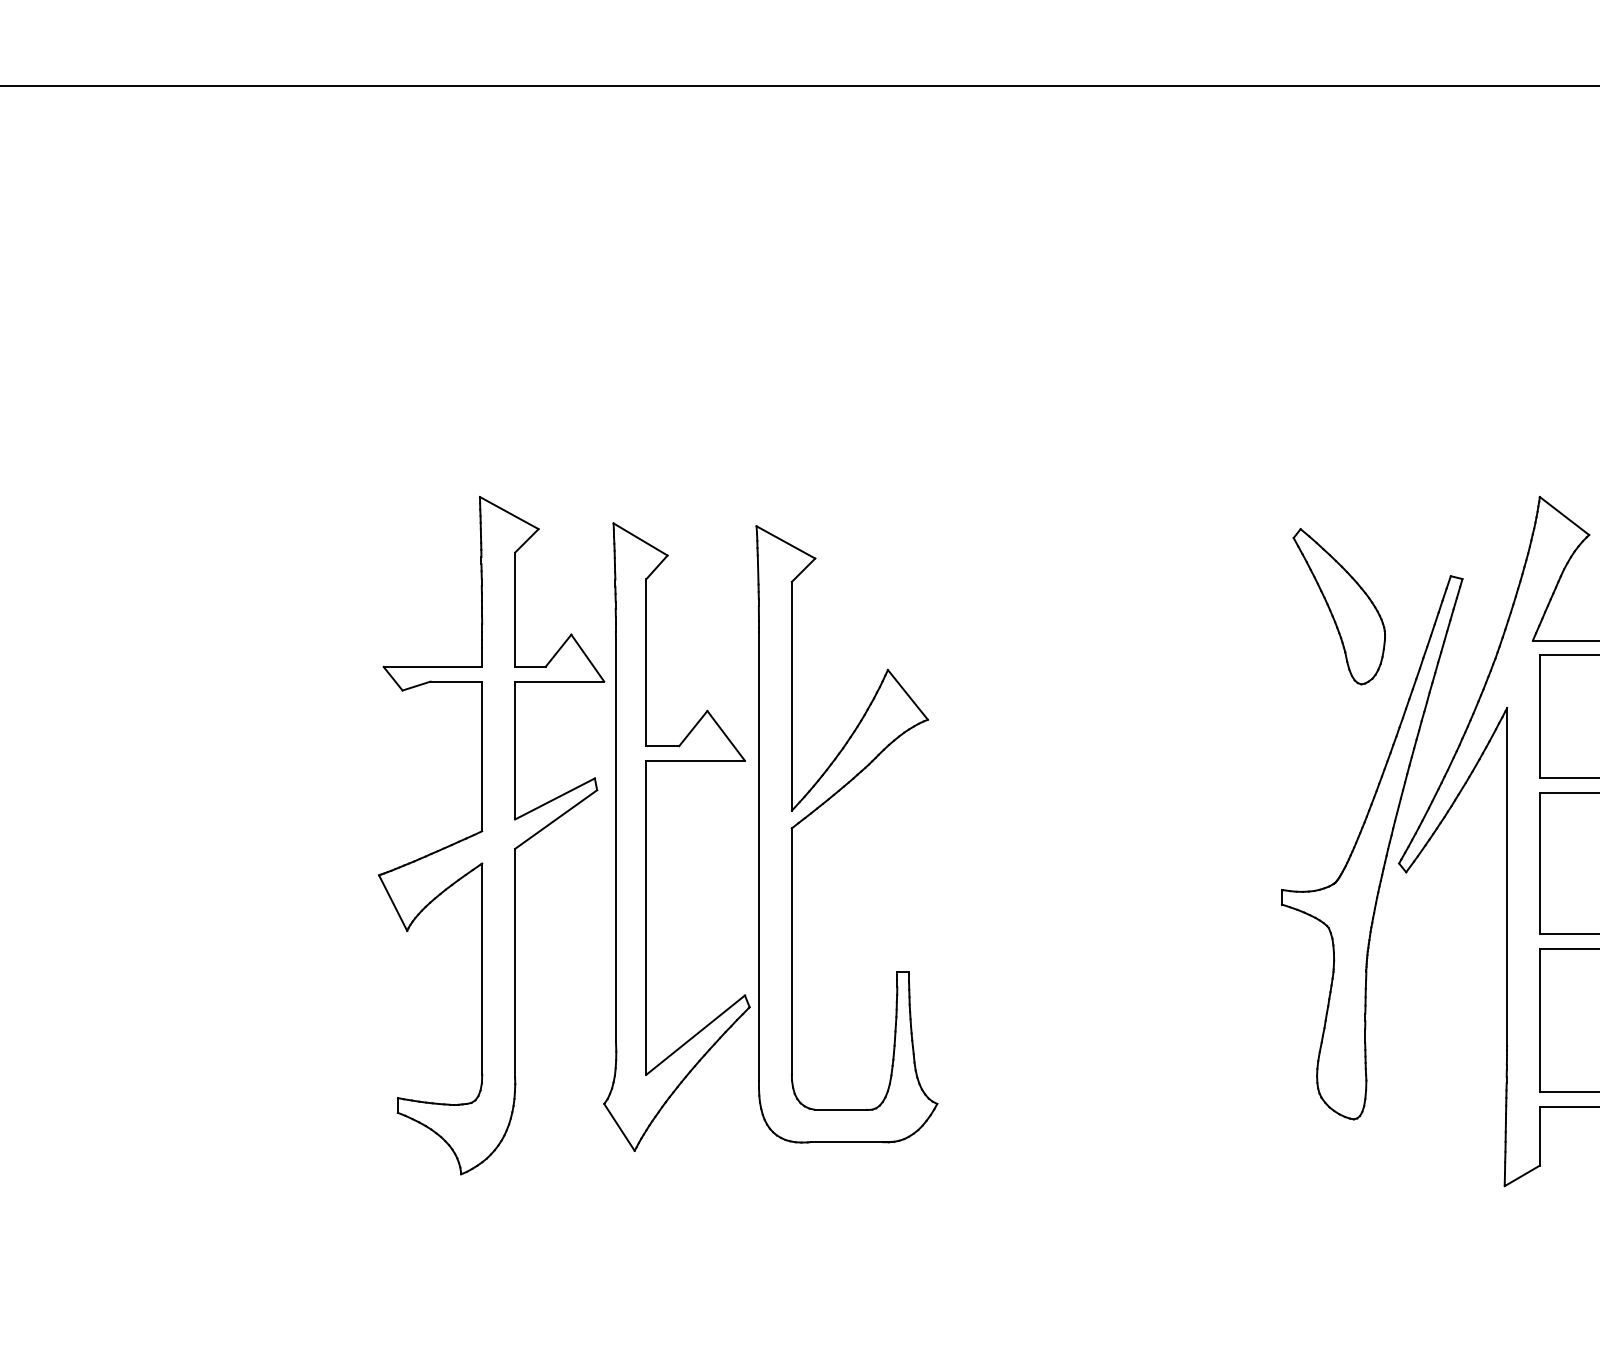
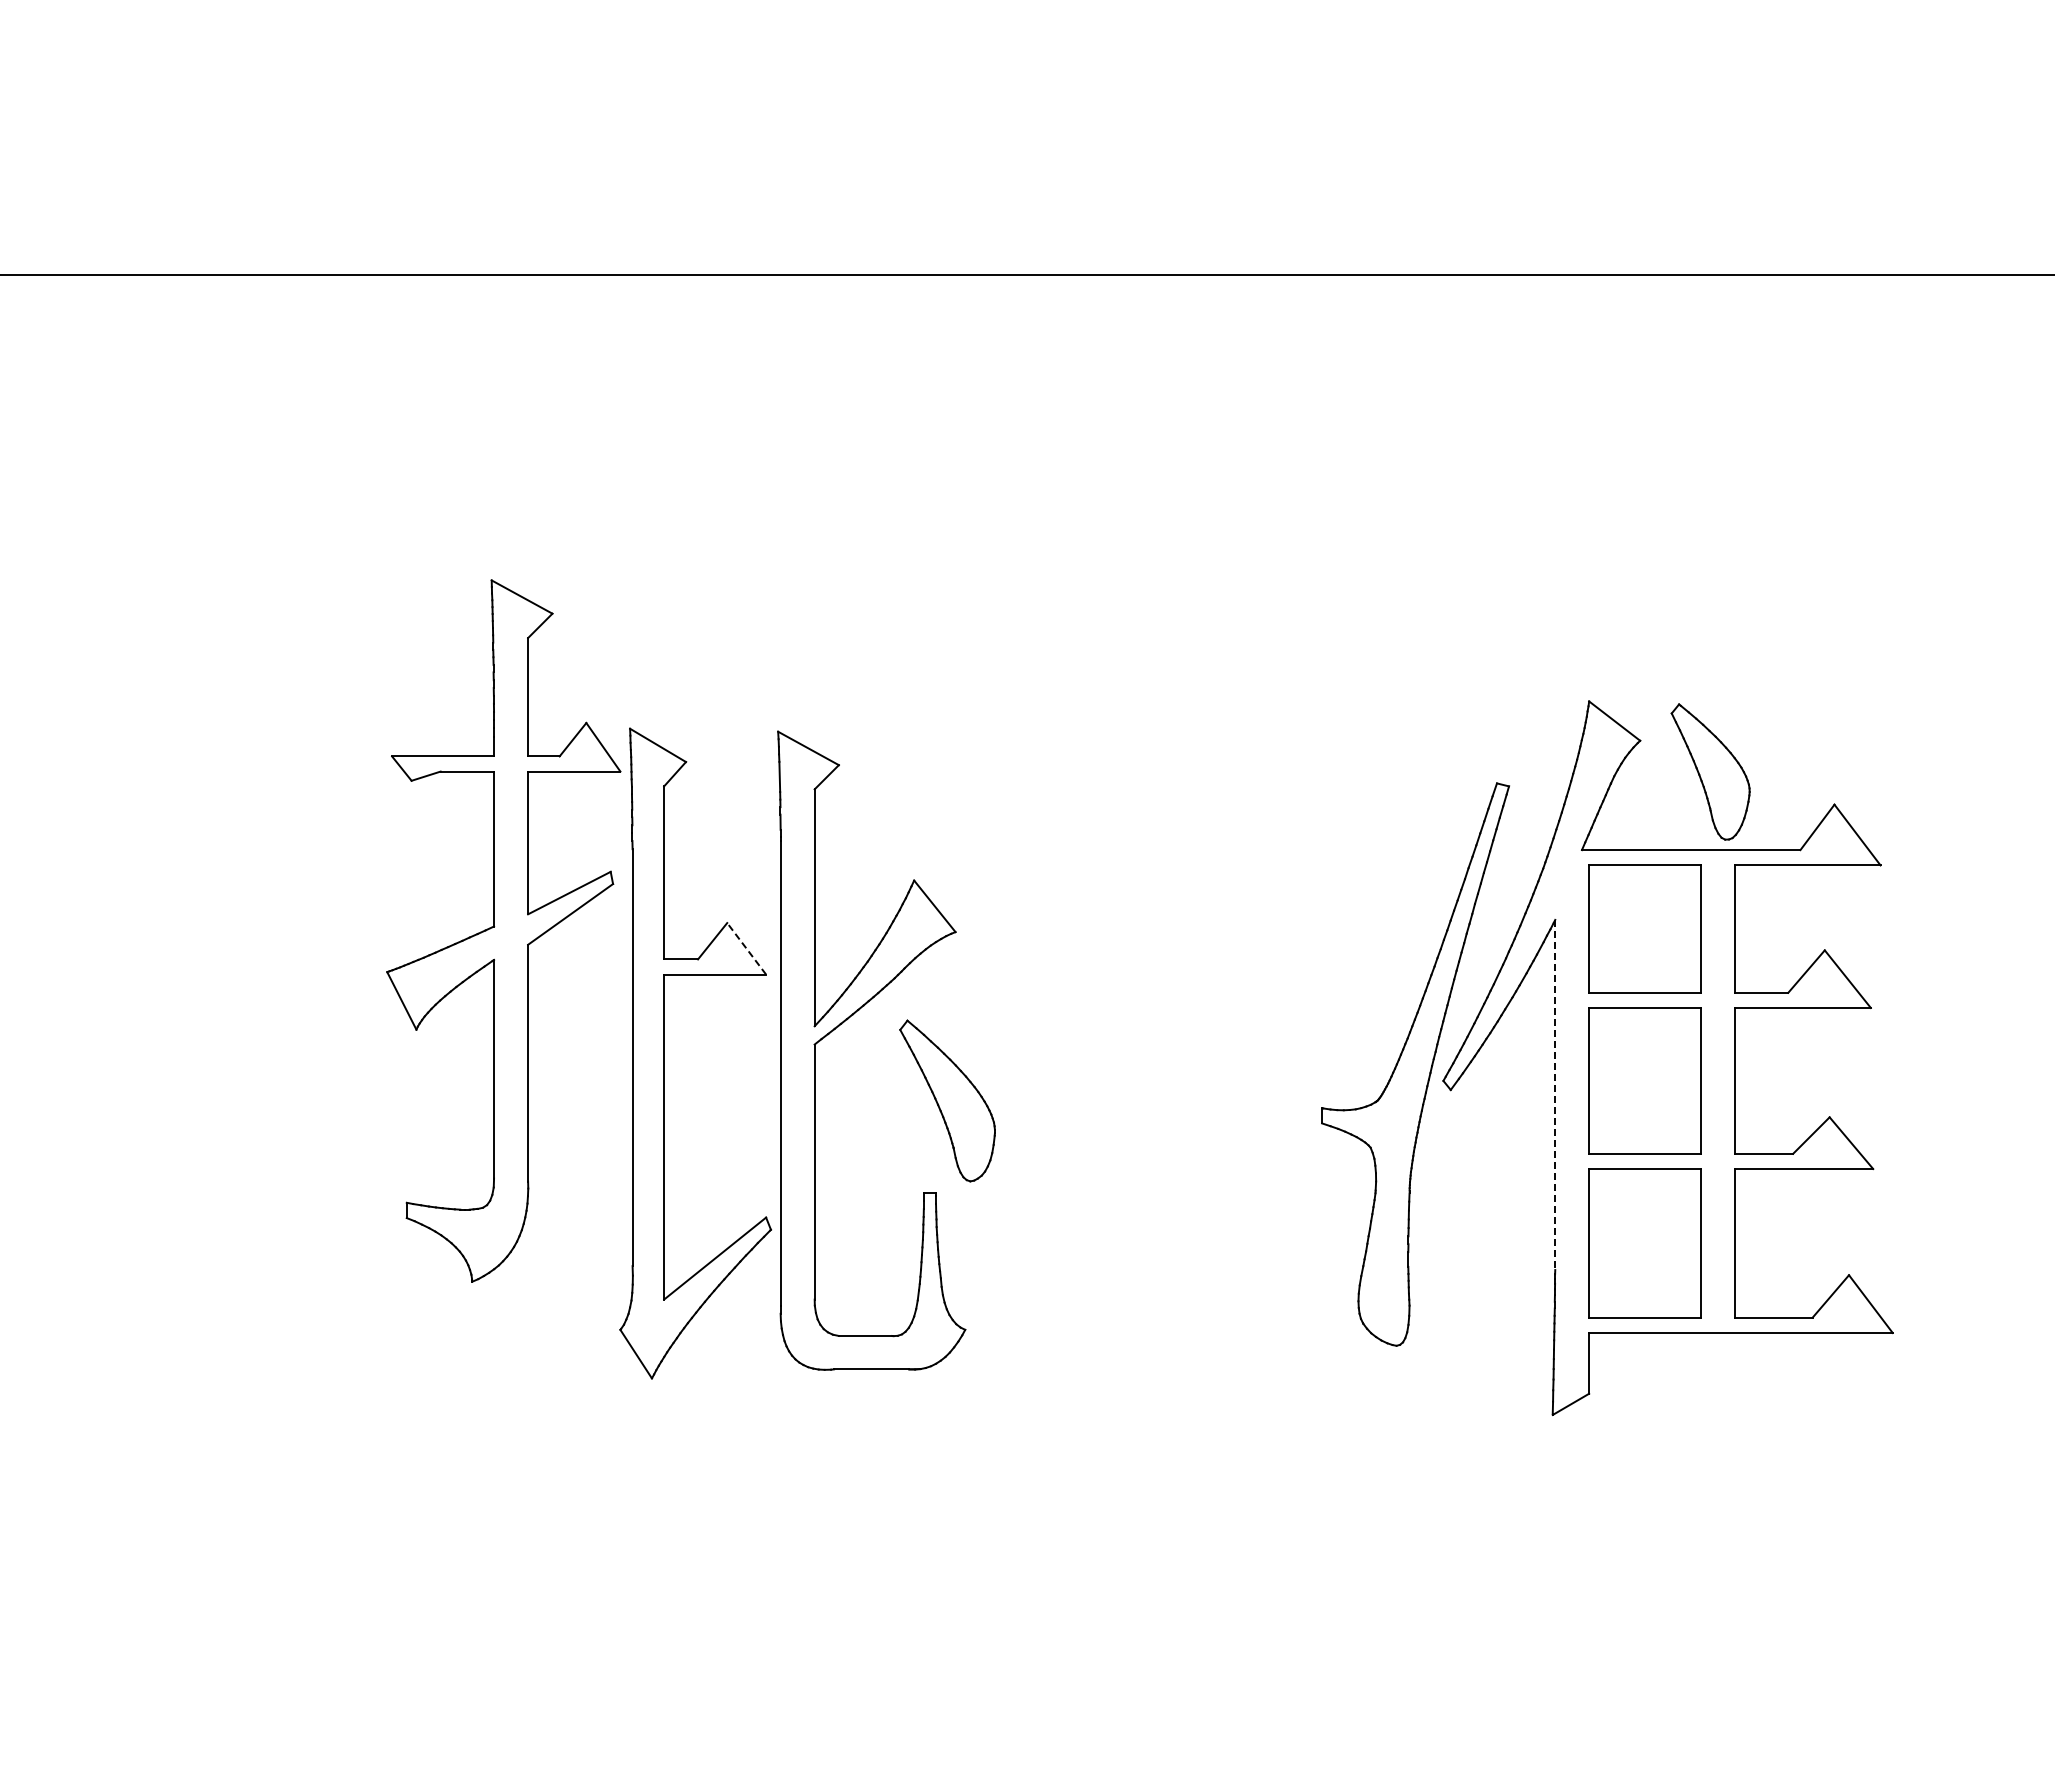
part: (1339, 606) -> (947, 1100), moved
line: (726, 735) -> (746, 948), solid -> dashed
part: (491, 835) -> (503, 930), moved
line: (1507, 877) -> (1555, 1095), solid -> dashed

